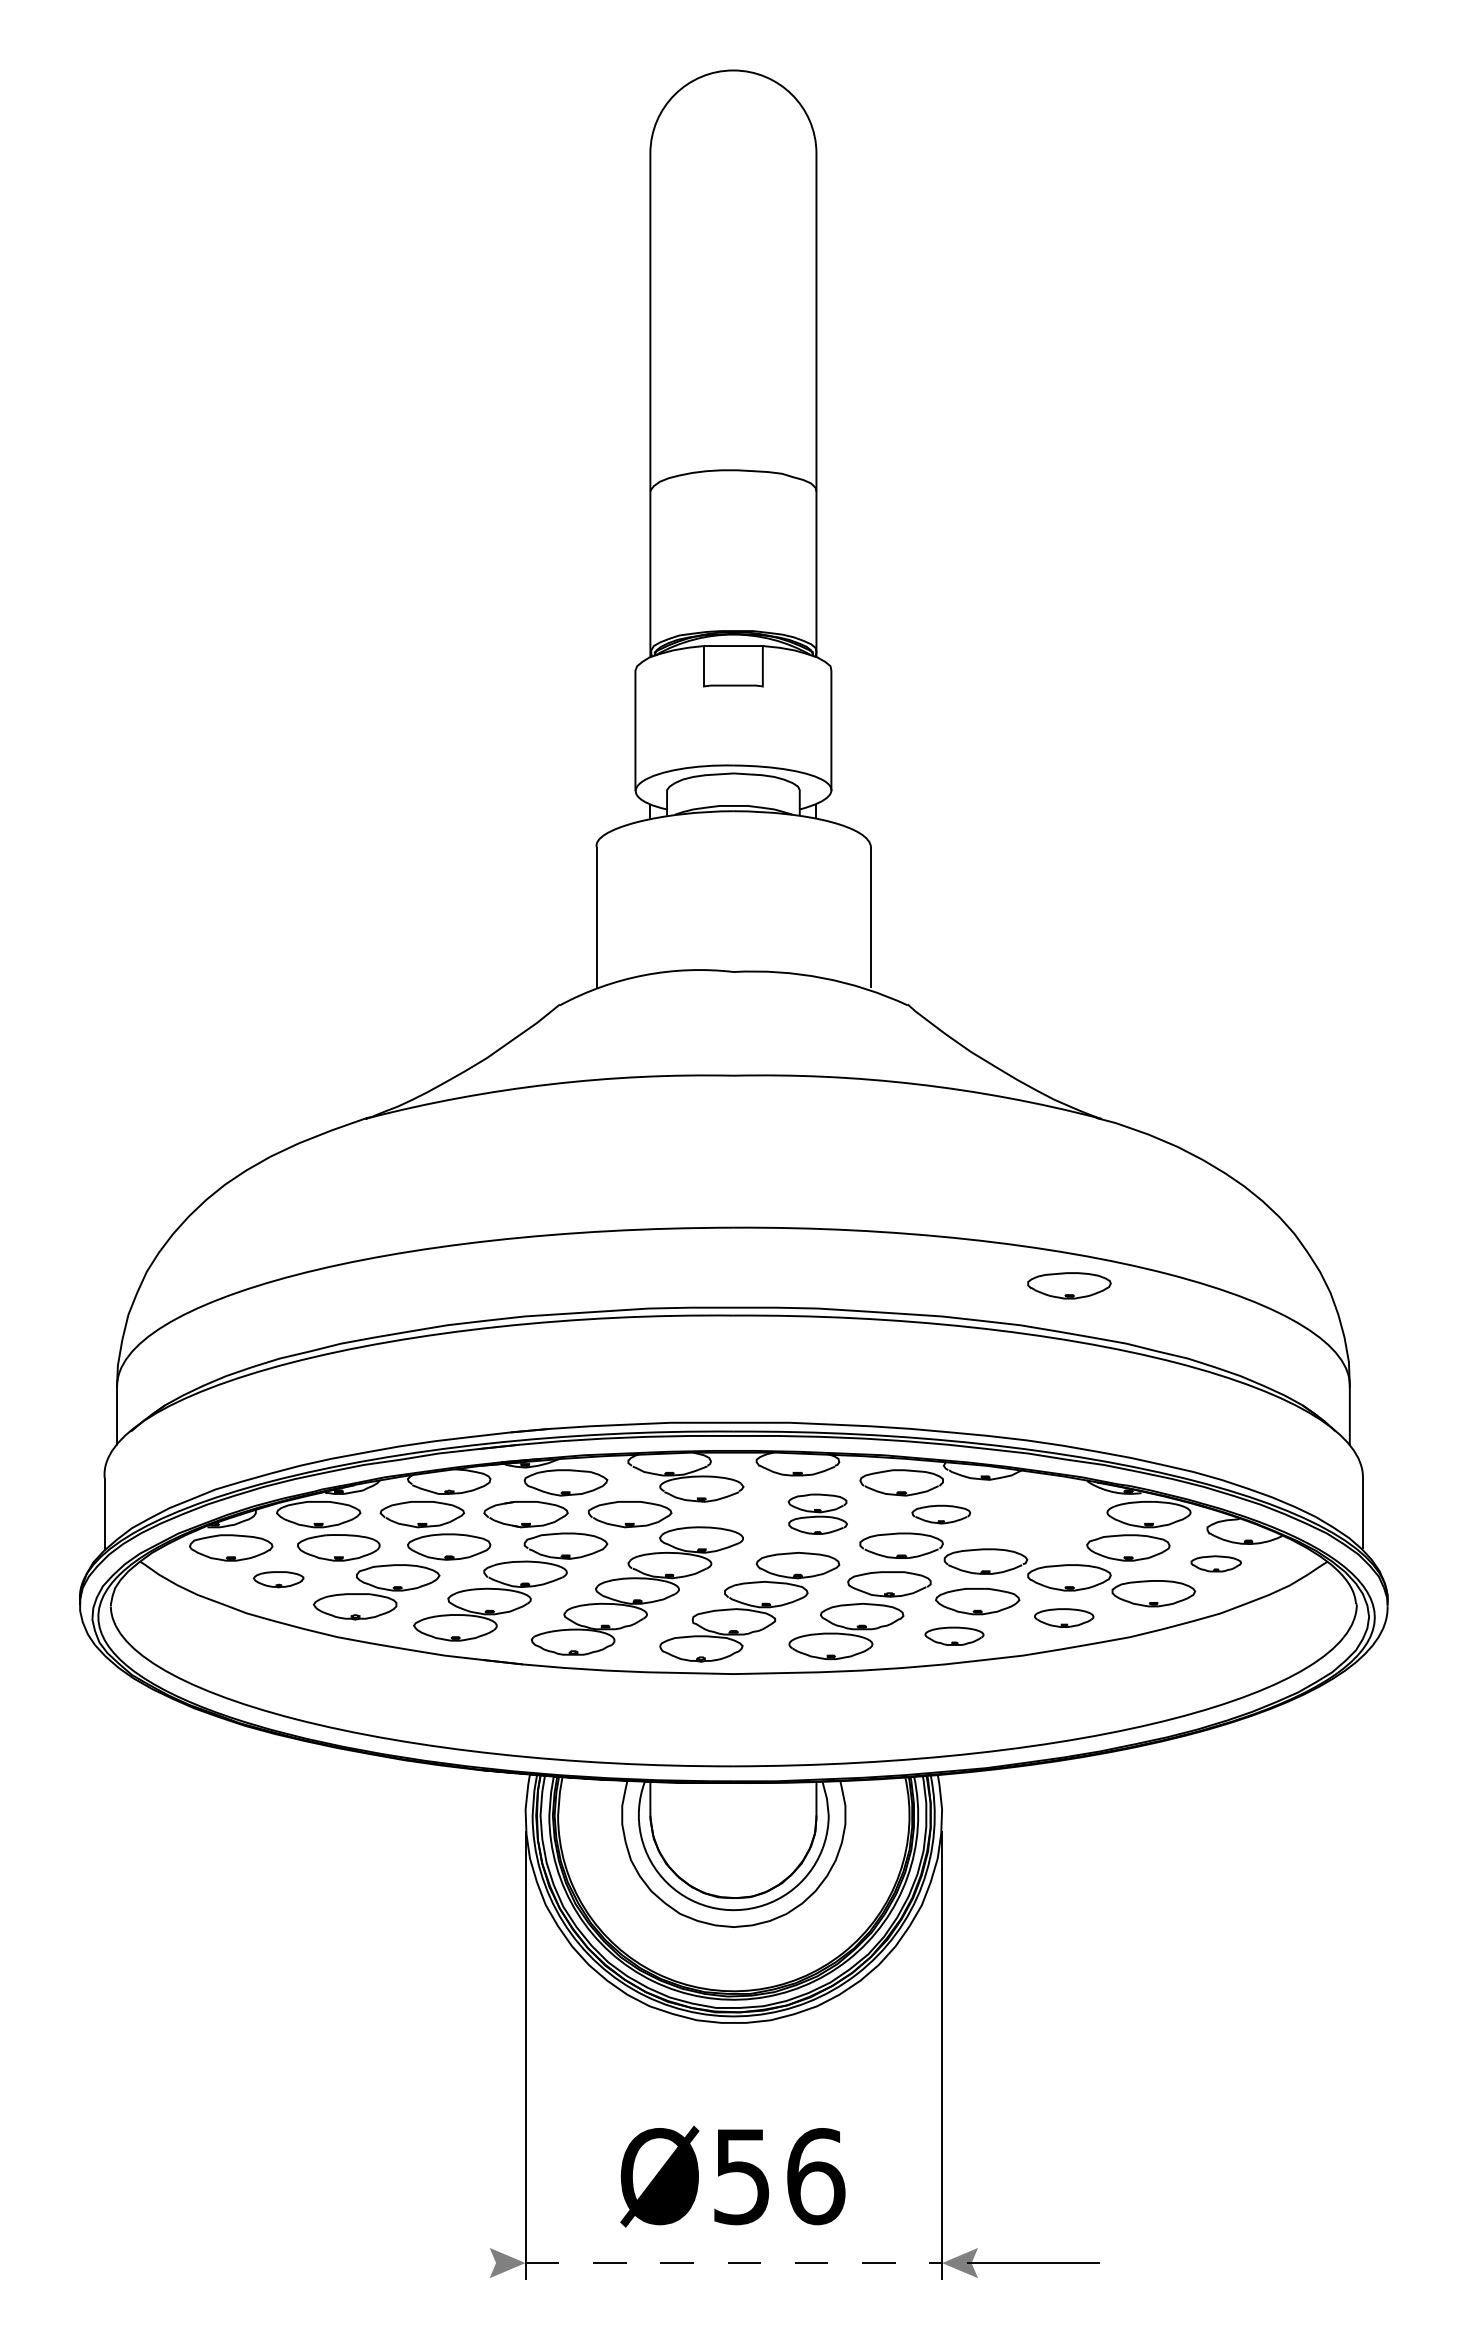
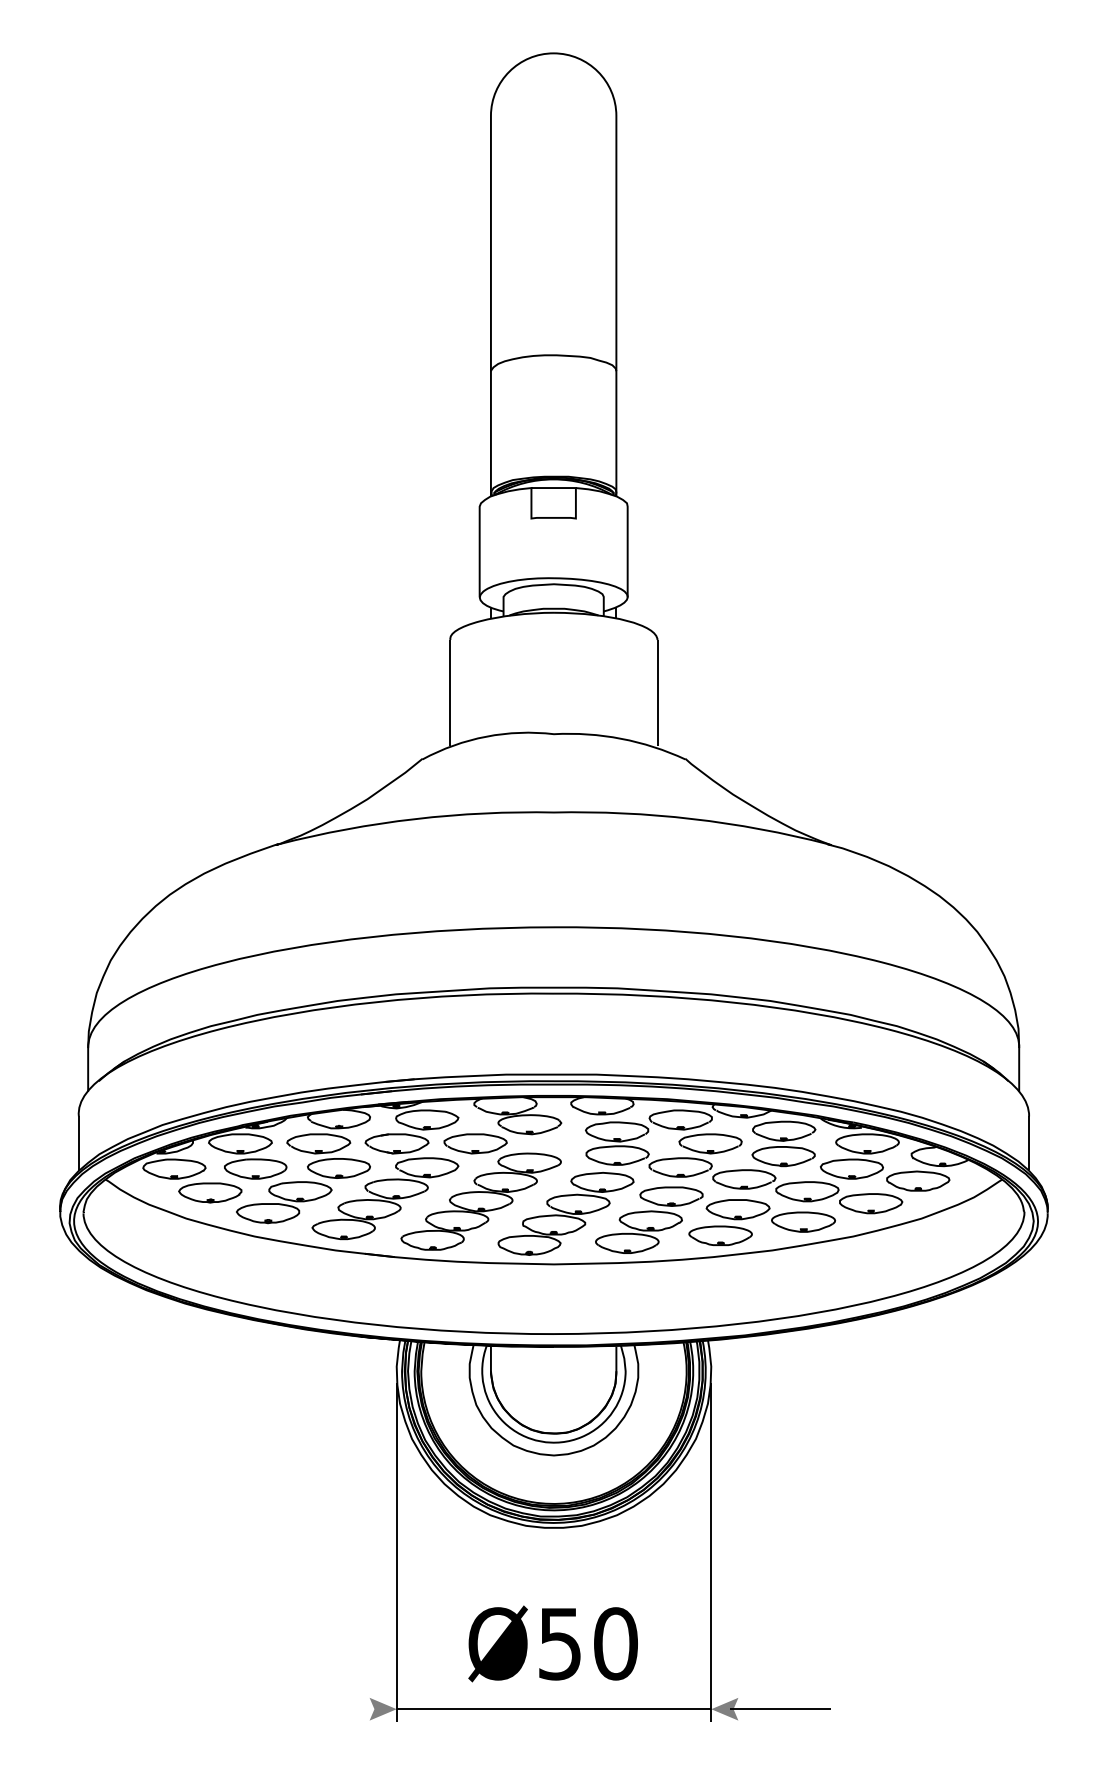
part: (1069, 1285) -> (807, 970), removed
part: (817, 1514) -> (617, 1143), size x1.43
part: (941, 1514) -> (710, 1143), size x1.43
part: (1037, 1514) -> (783, 1143), added
part: (1216, 1563) -> (918, 1180), size x1.67
part: (278, 1579) -> (210, 1192), size x1.67
part: (1063, 1617) -> (802, 1221), size x1.43
part: (954, 1636) -> (720, 1236), size x1.43
text: (815, 2176) -> (615, 1643), Ø56 -> Ø50
line: (734, 2263) -> (554, 1709), dashed -> solid

